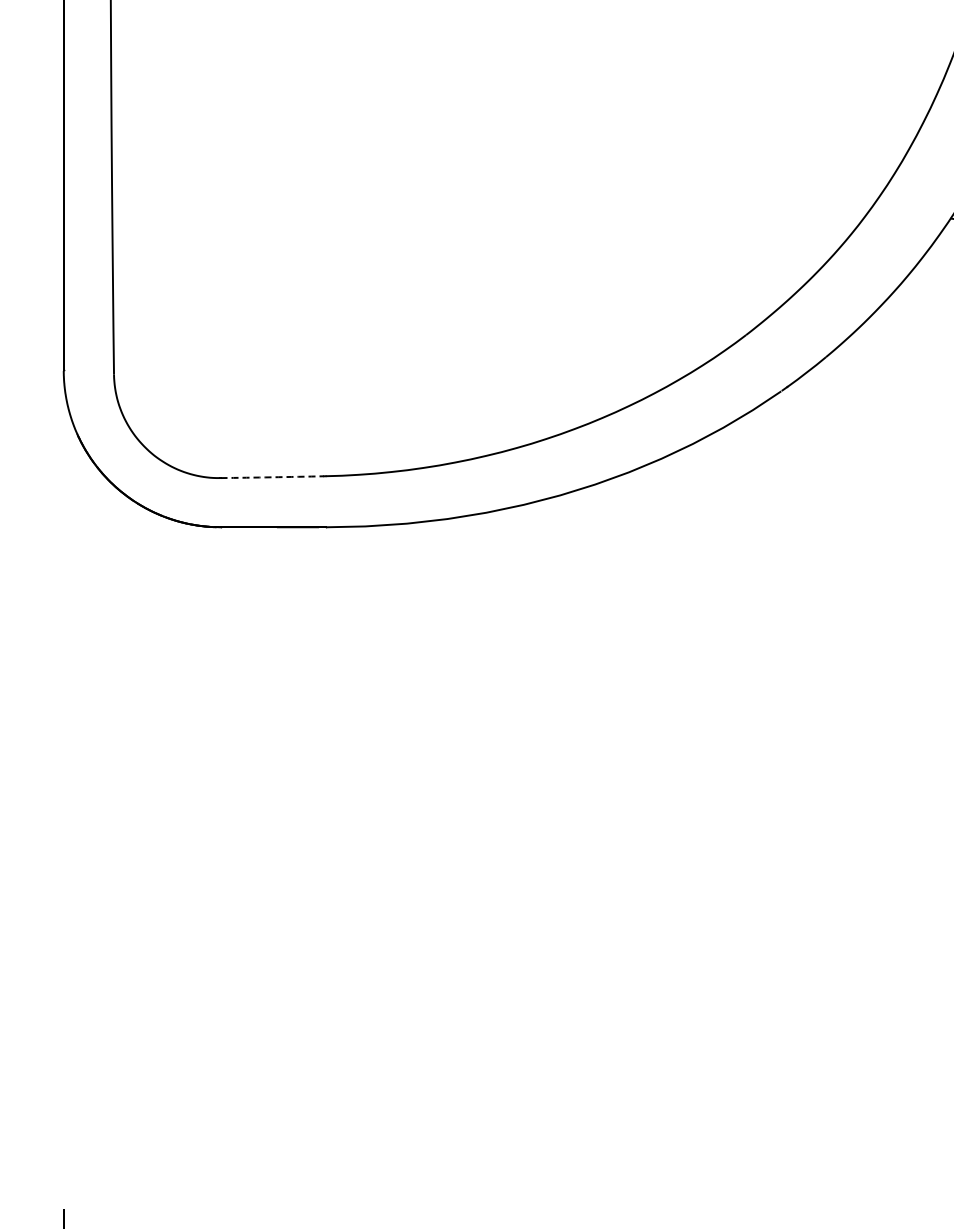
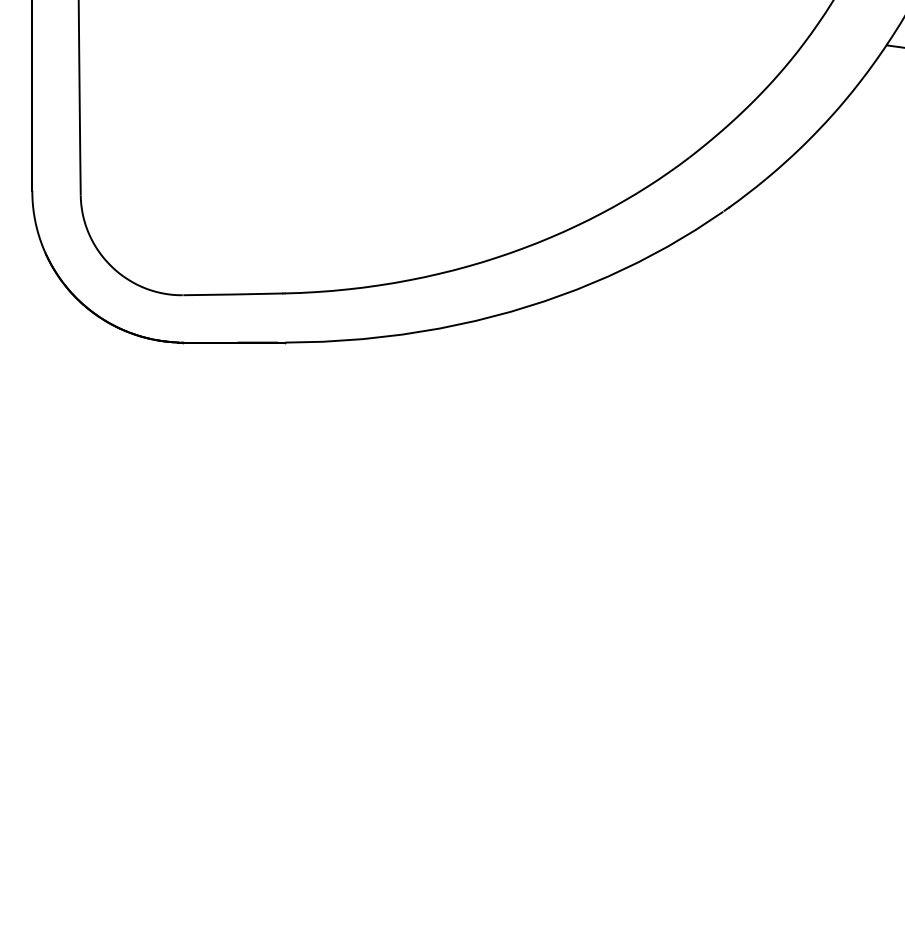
arc: (272, 477) -> (233, 294), dashed -> solid

